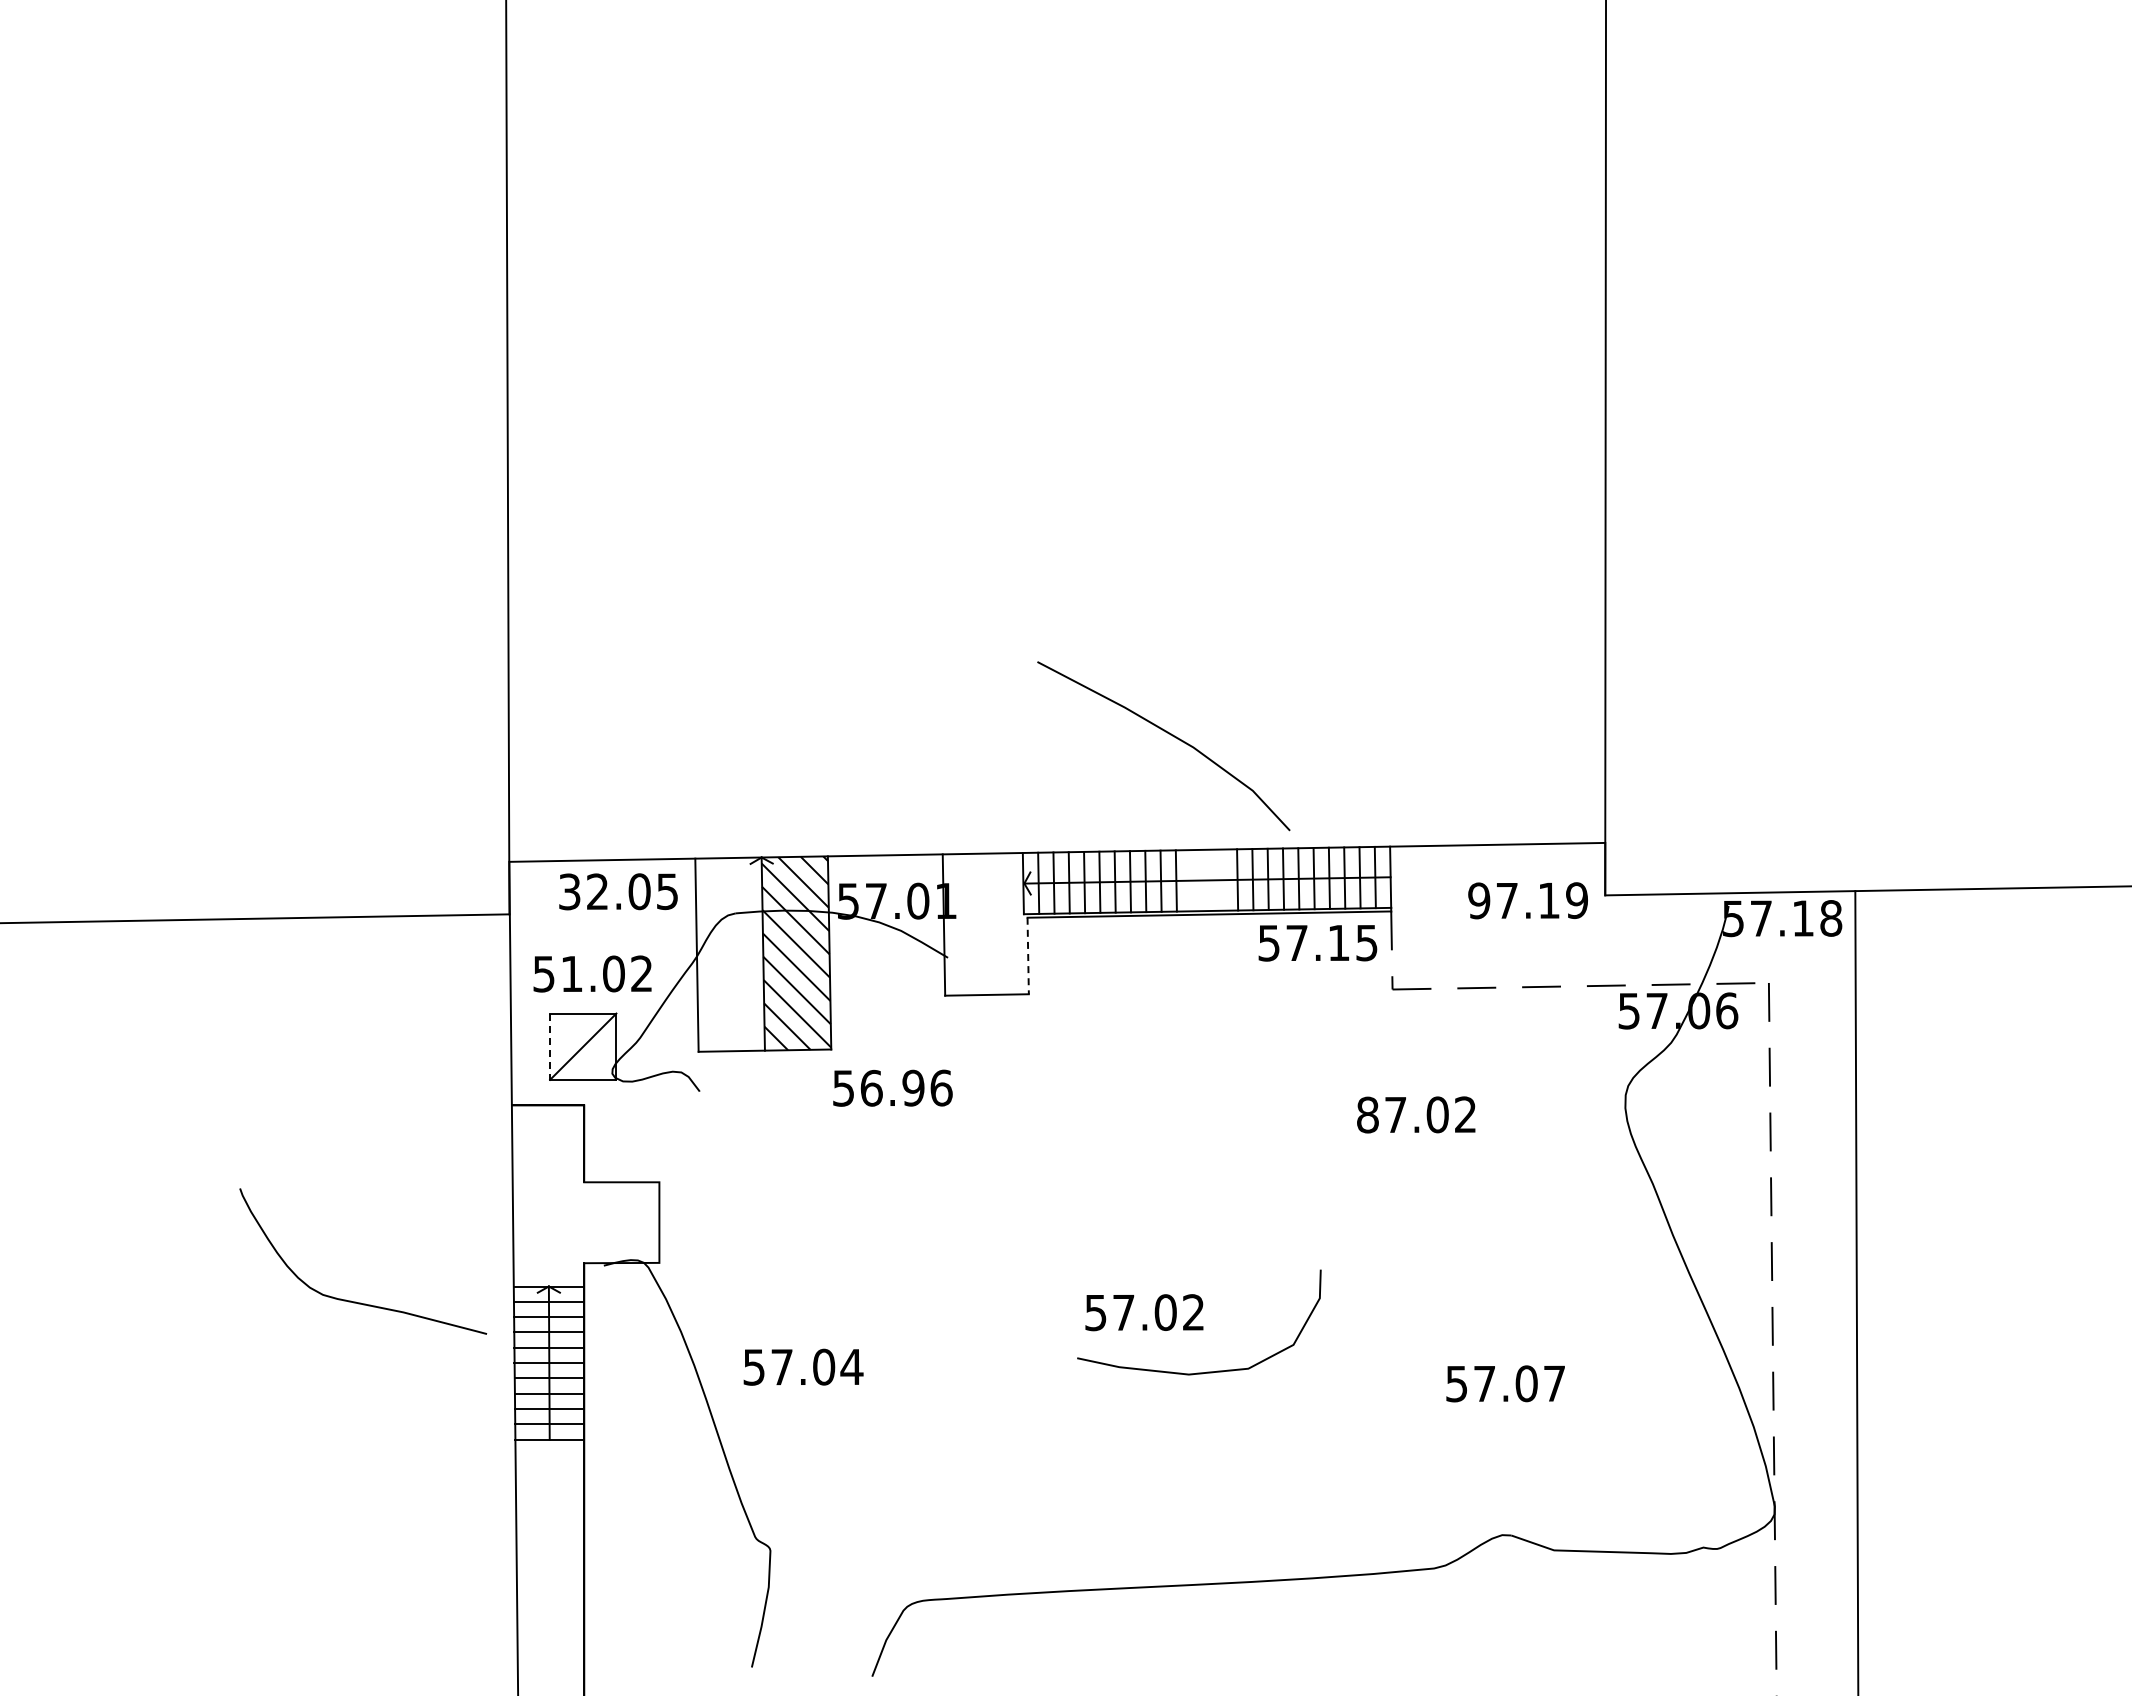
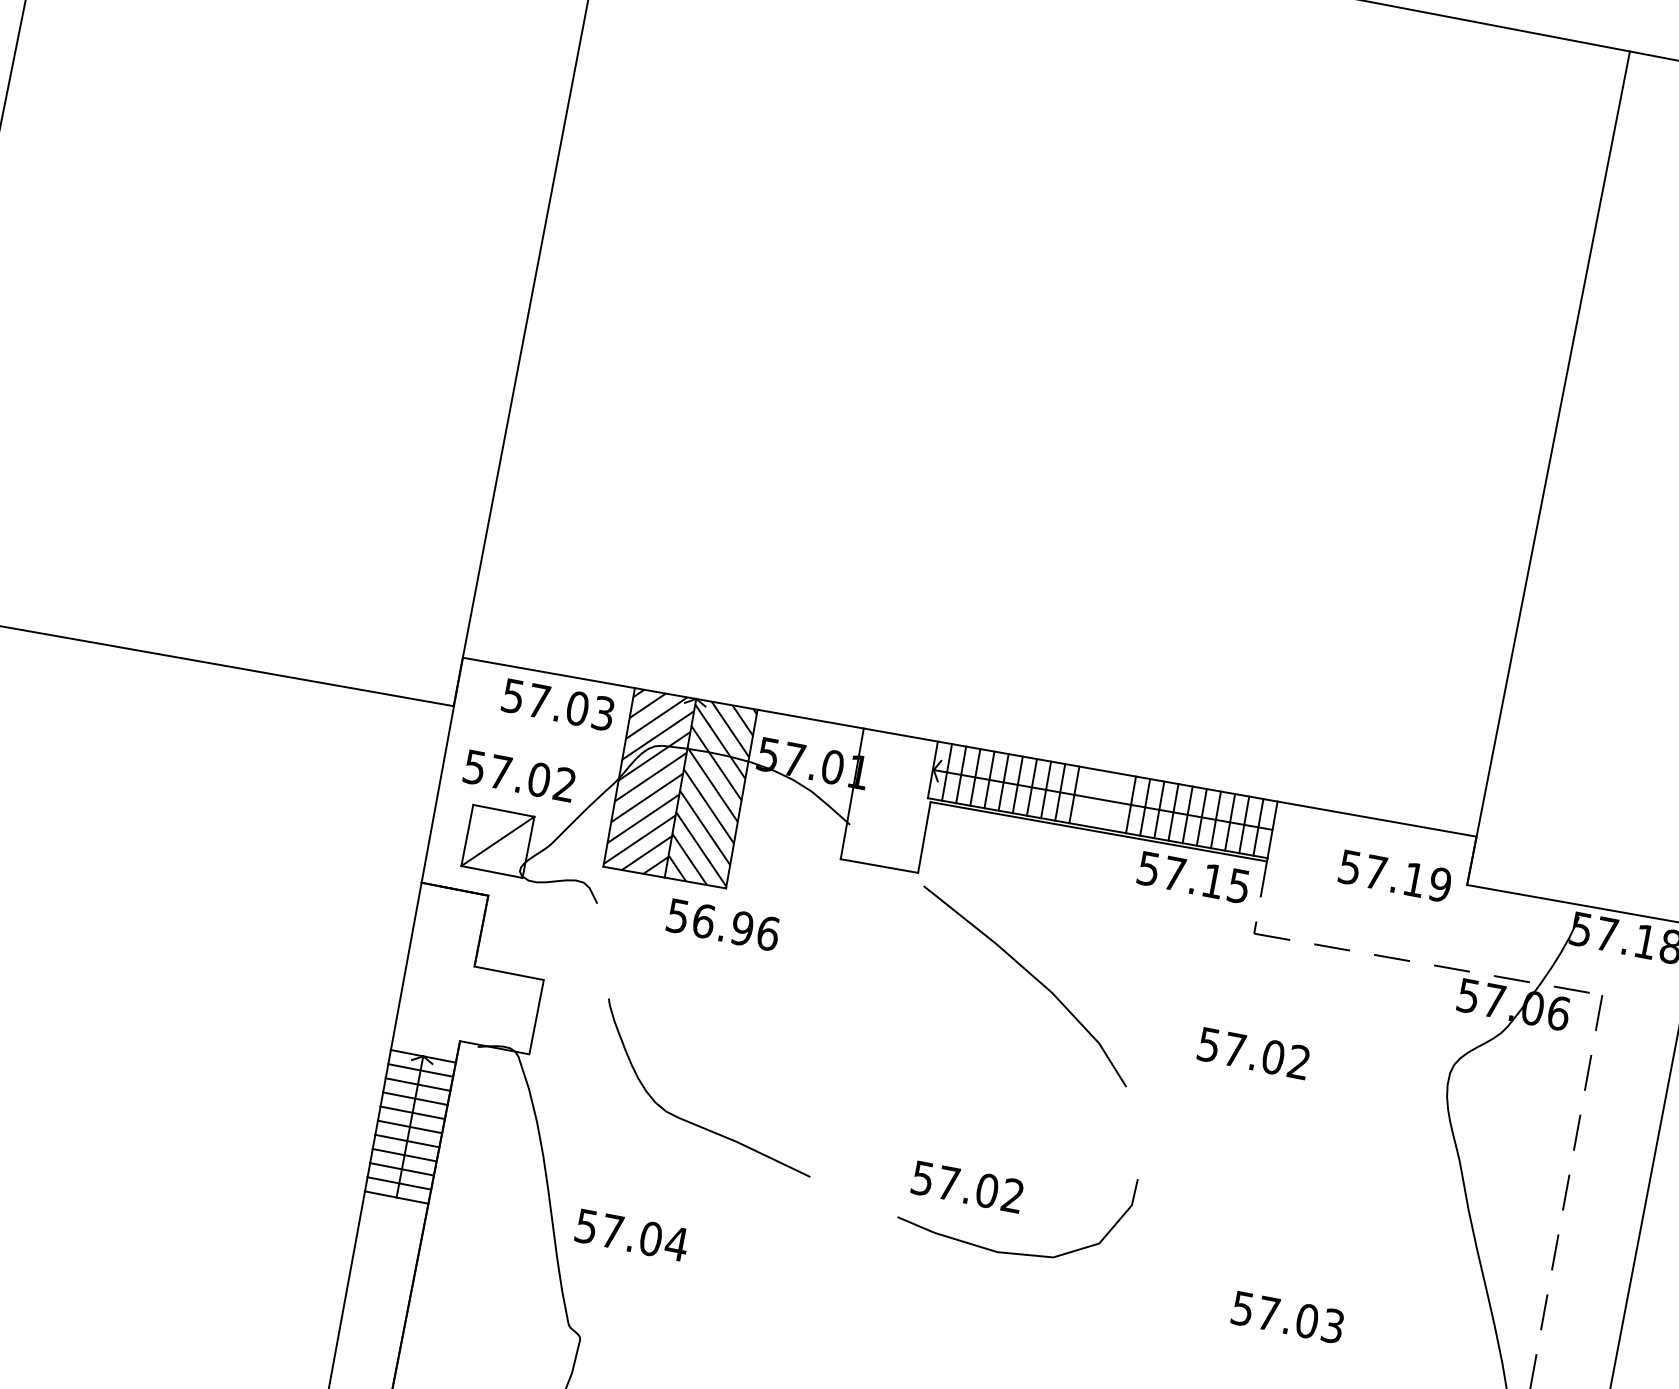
curve: (1170, 735) -> (1033, 977), moved
text: (619, 891) -> (559, 704), 32.05 -> 57.03
text: (1479, 900) -> (1350, 867), 97.19 -> 57.19
hatch: (729, 954) -> (649, 782), added
line: (1028, 956) -> (924, 838), dashed -> solid
text: (571, 973) -> (500, 771), 51.02 -> 57.02
line: (550, 1047) -> (467, 836), dashed -> solid
text: (892, 1087) -> (723, 924), moved
text: (1367, 1114) -> (1208, 1044), 87.02 -> 57.02
curve: (356, 1301) -> (695, 1123), moved
text: (803, 1366) -> (632, 1234), moved
text: (1554, 1383) -> (1332, 1325), 57.07 -> 57.03

